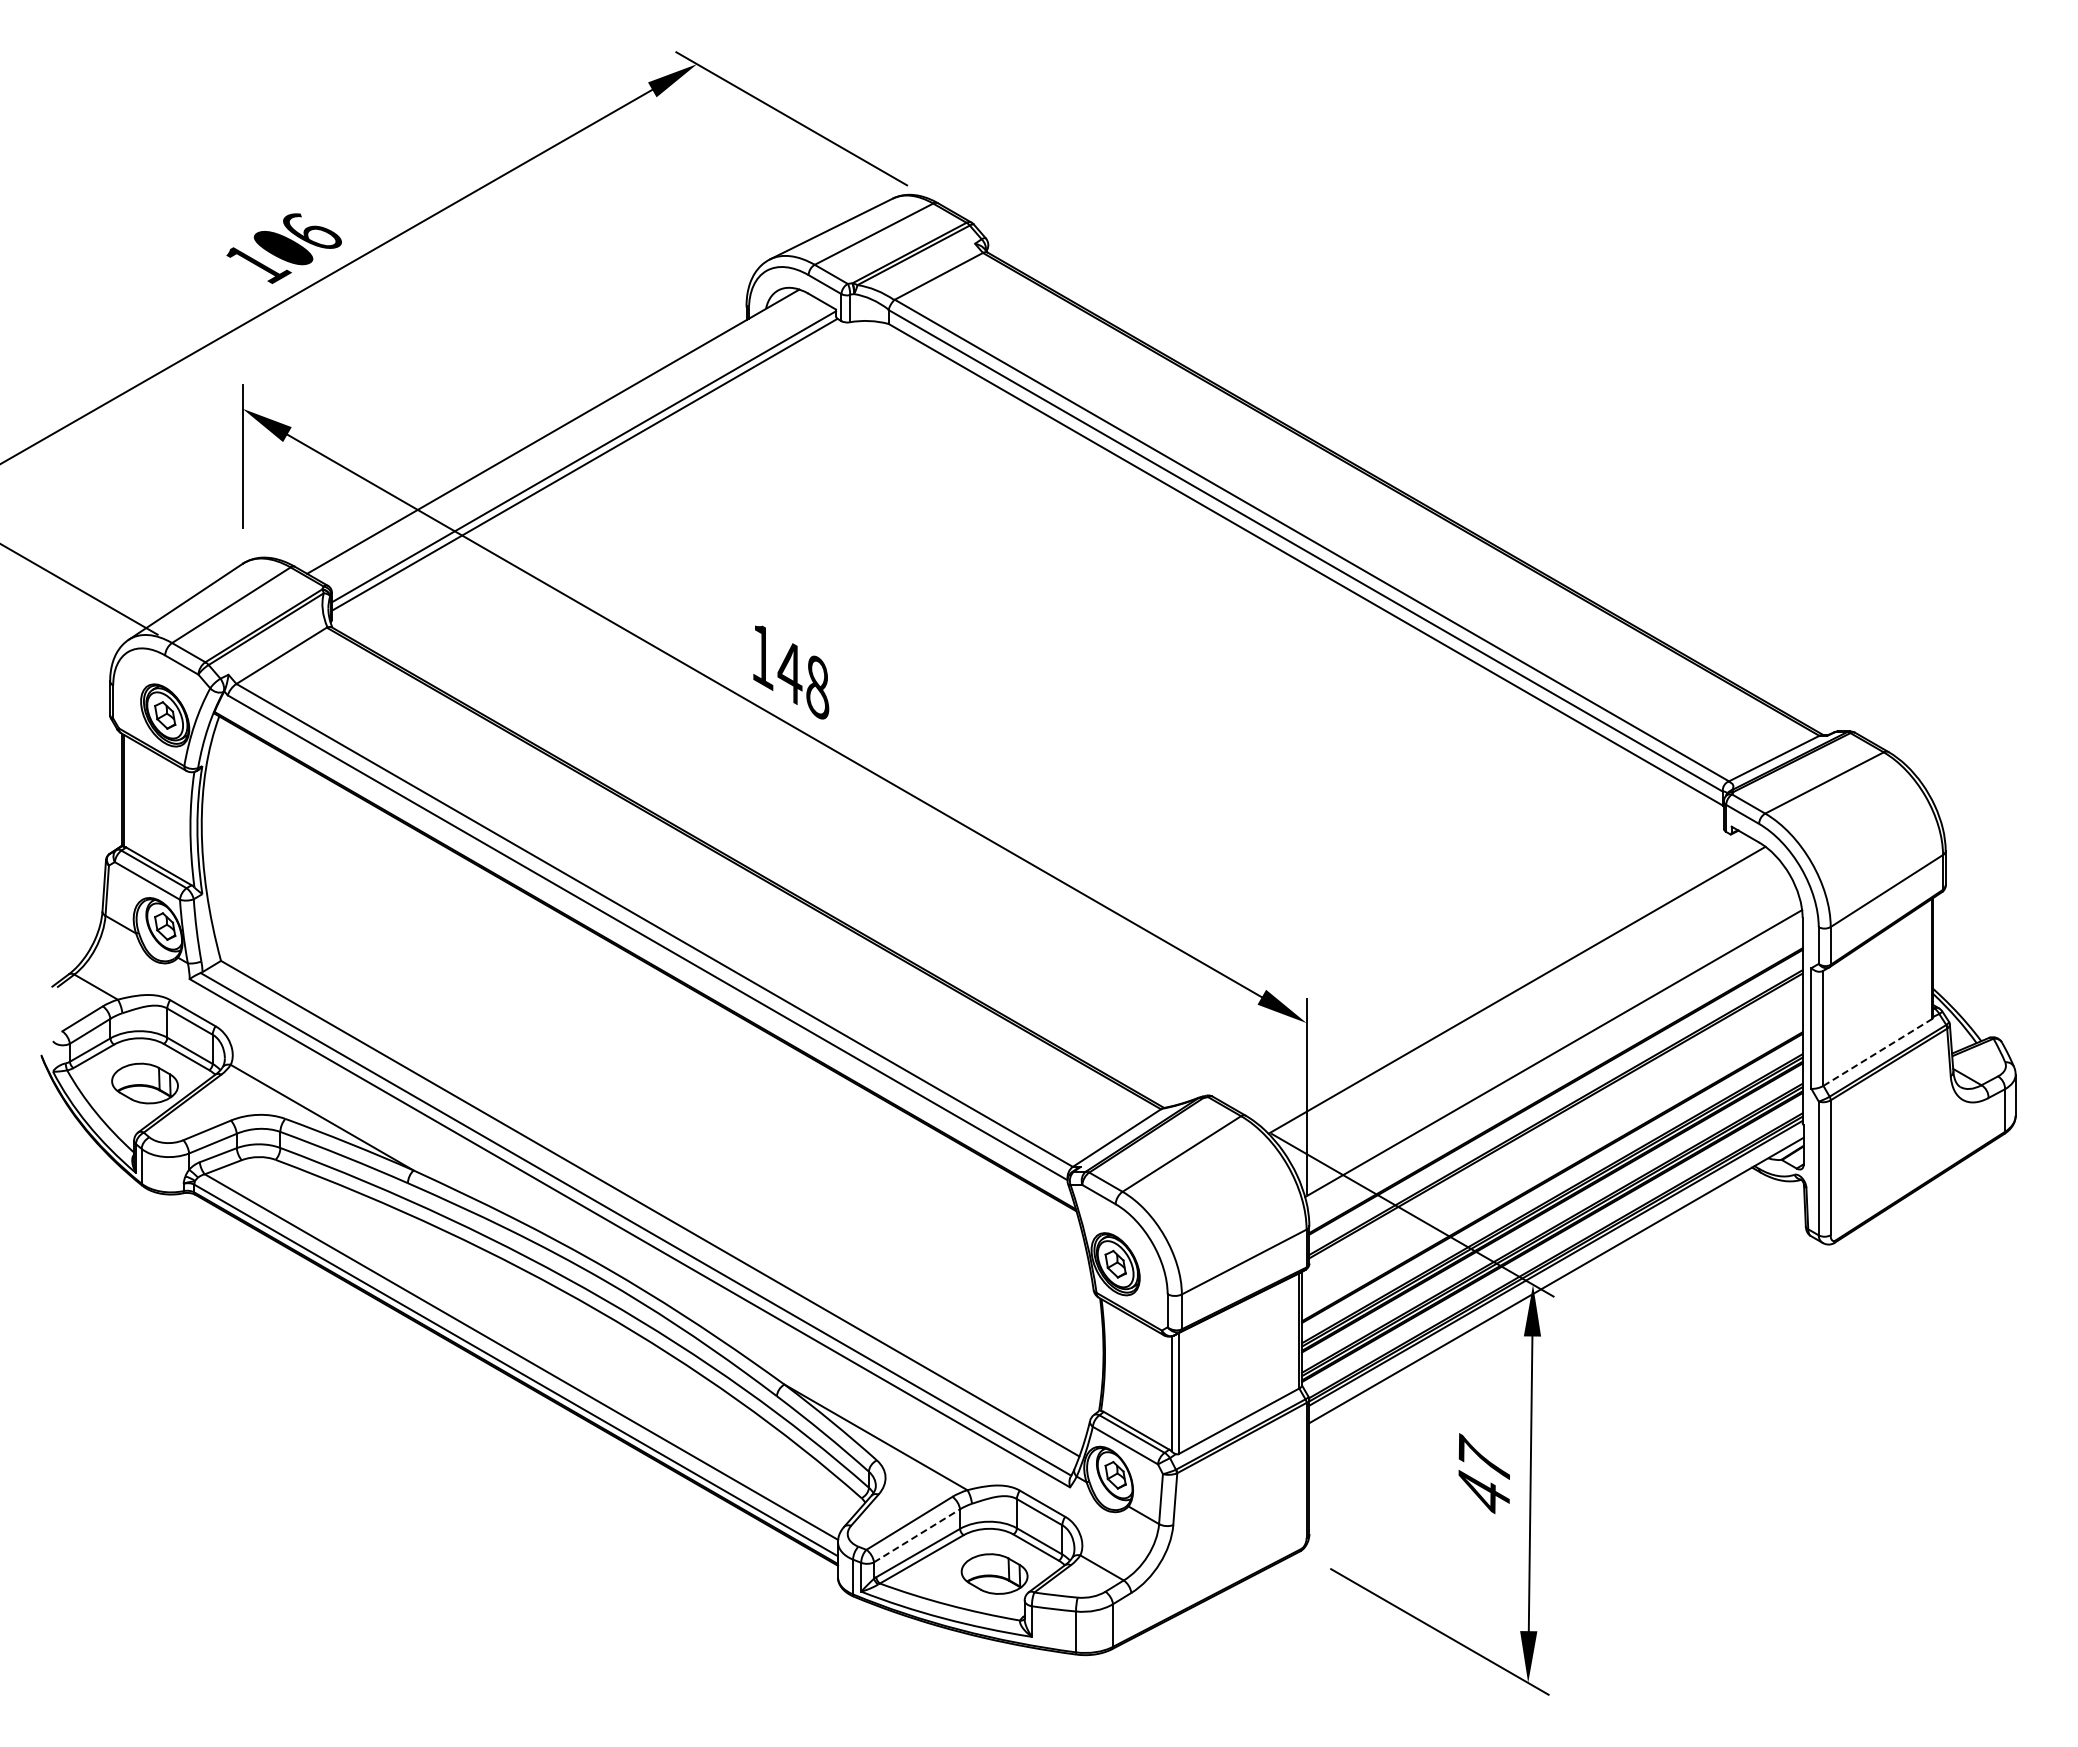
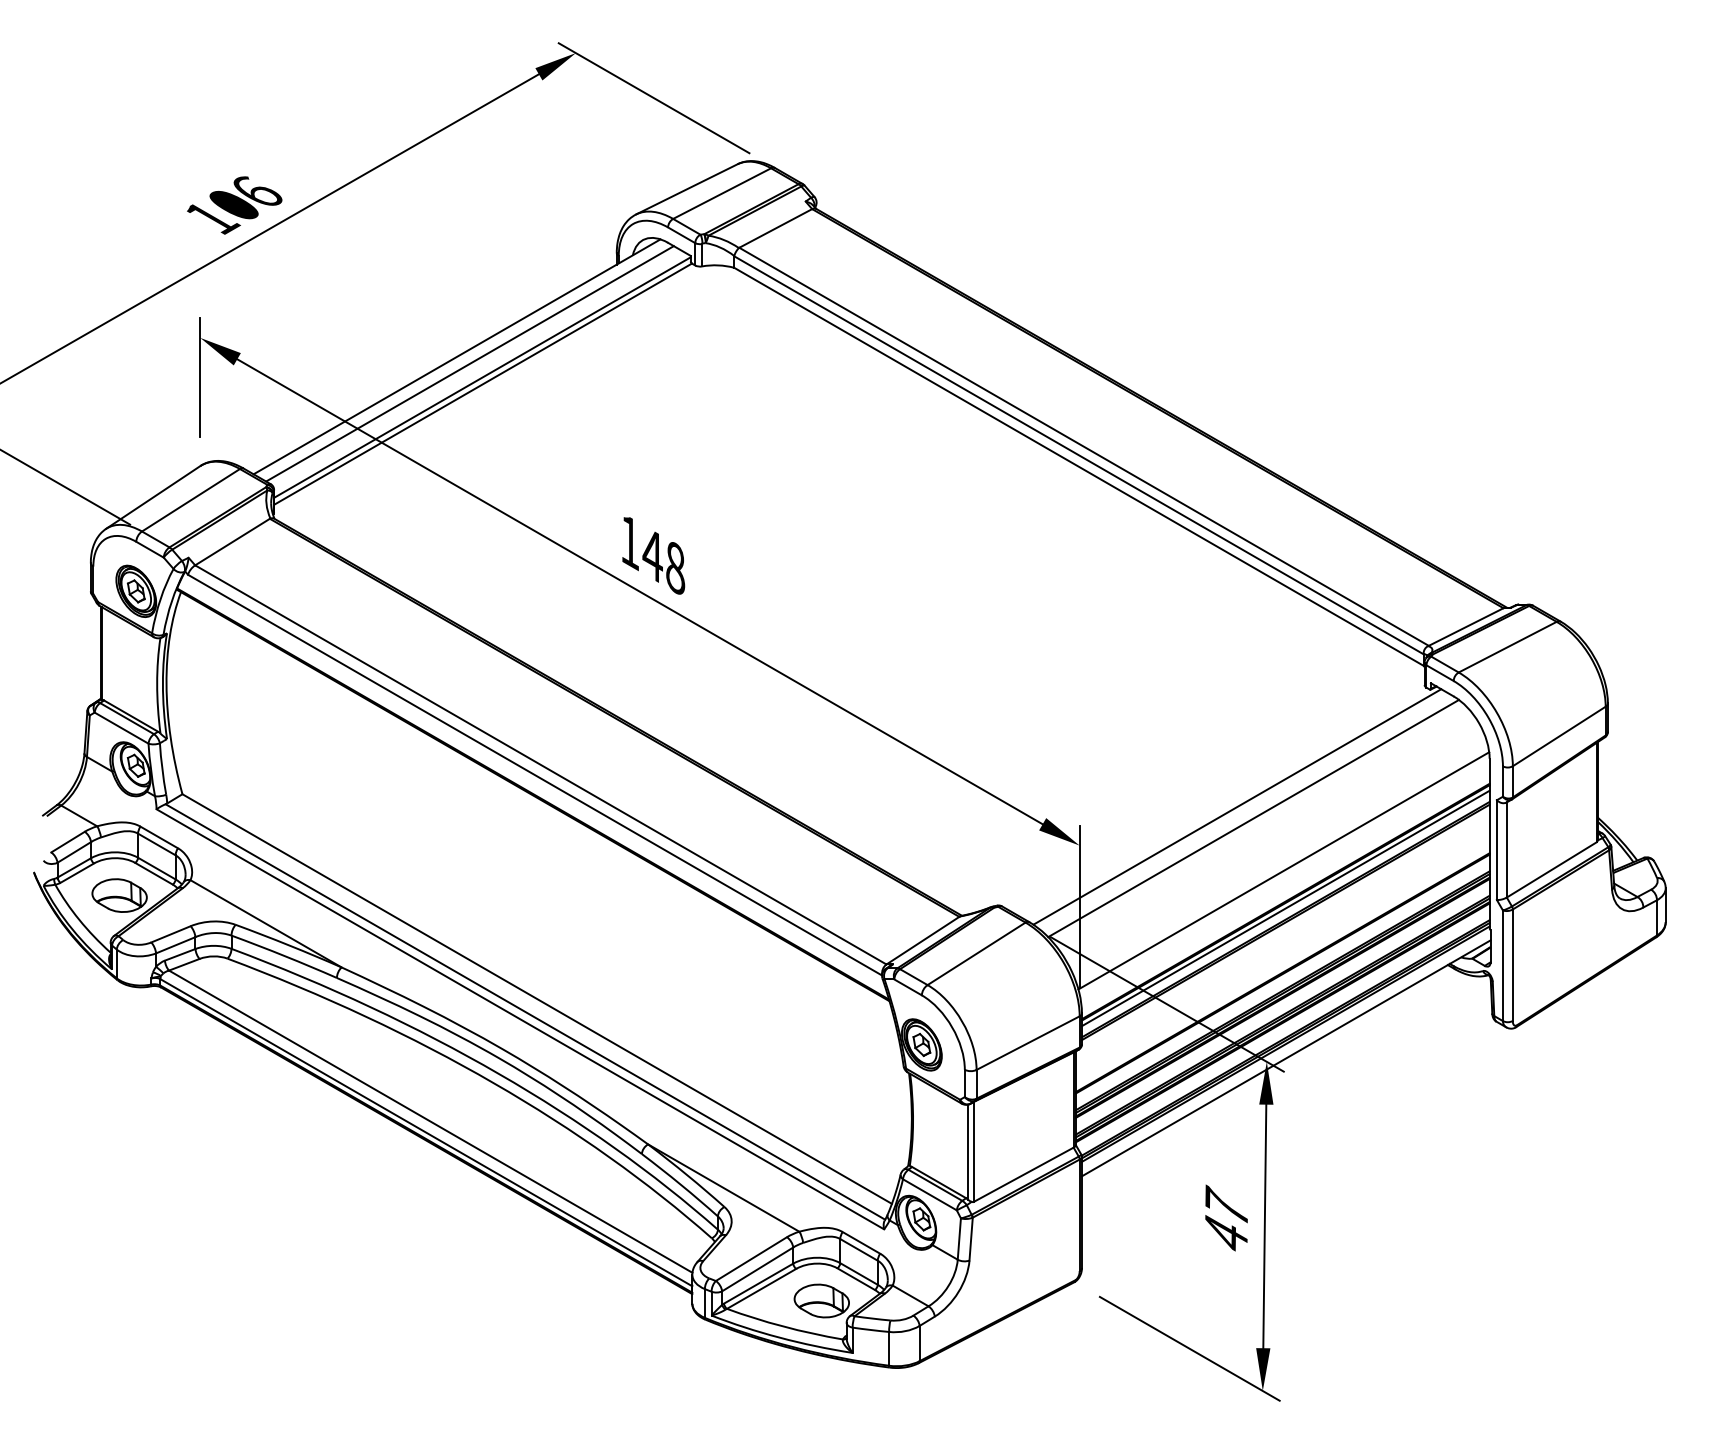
line: (568, 439) -> (469, 363), added
line: (1497, 975) -> (1237, 806), added
line: (1877, 1052) -> (1551, 869), dashed -> solid
line: (1555, 1098) -> (1285, 907), added
line: (917, 1535) -> (758, 1269), dashed -> solid

